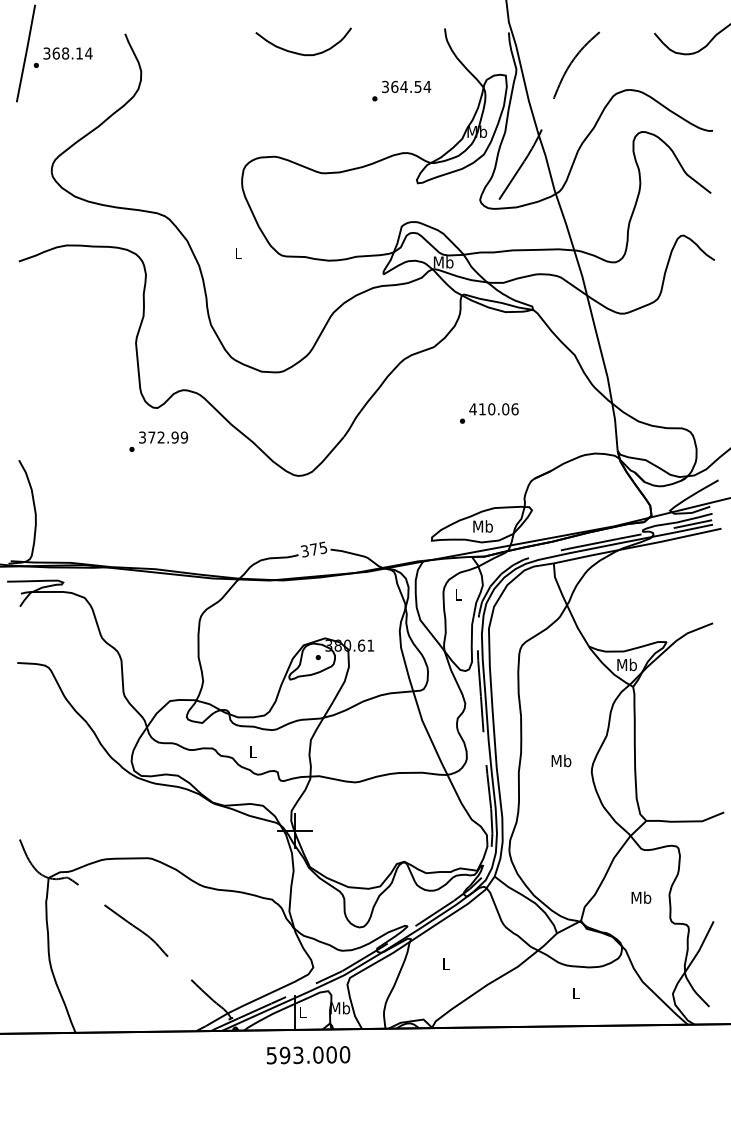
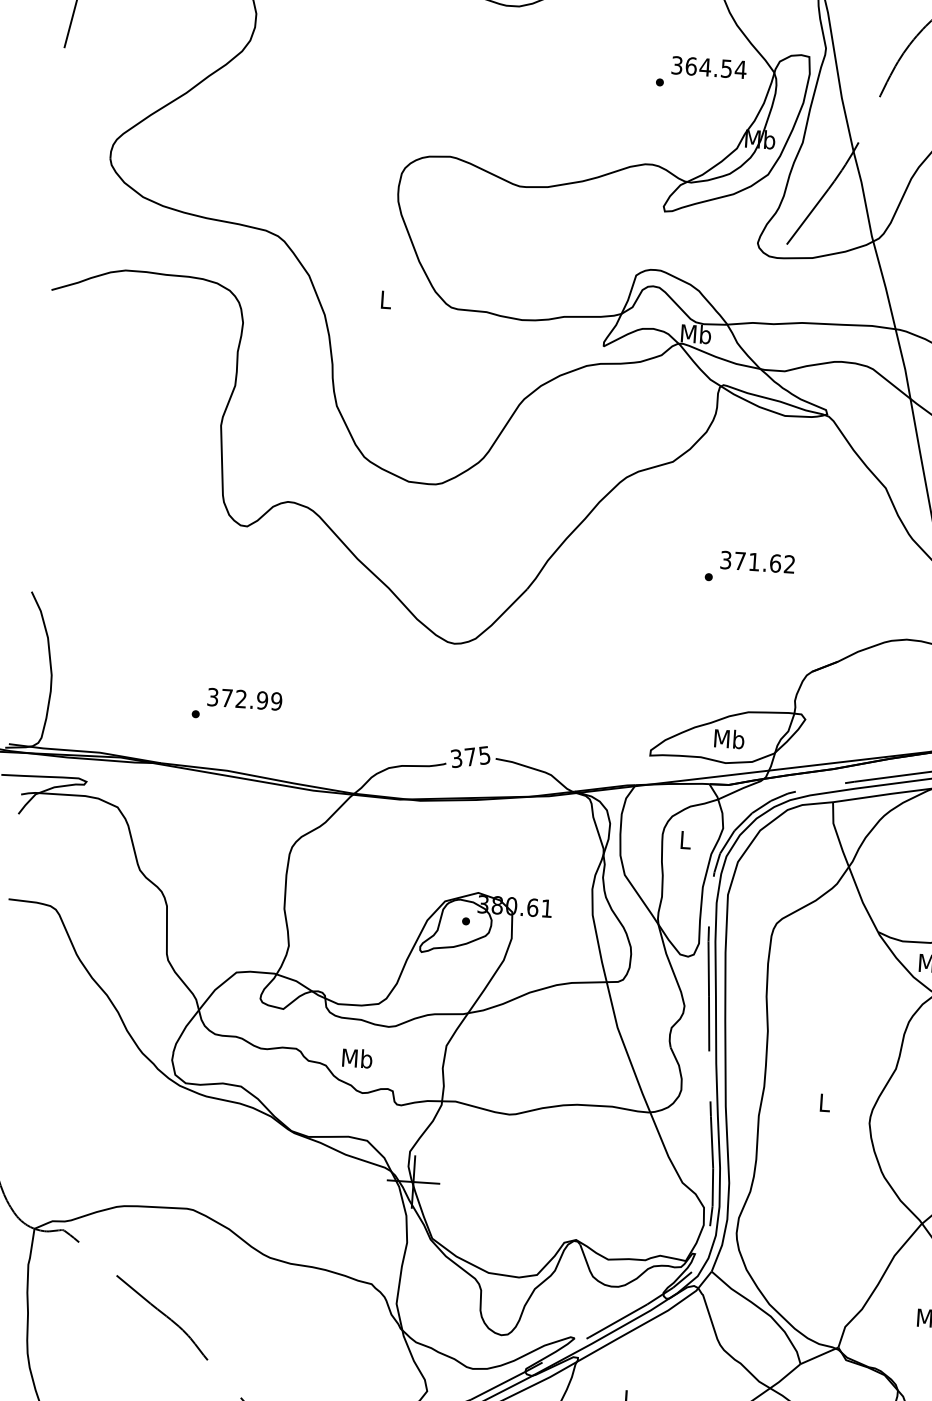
text: (401, 90) -> (701, 72), moved
text: (493, 409) -> (756, 562), 410.06 -> 371.62
text: (158, 441) -> (236, 704), moved
text: (252, 751) -> (356, 1057), L -> Mb
text: (561, 760) -> (824, 1102), Mb -> L

